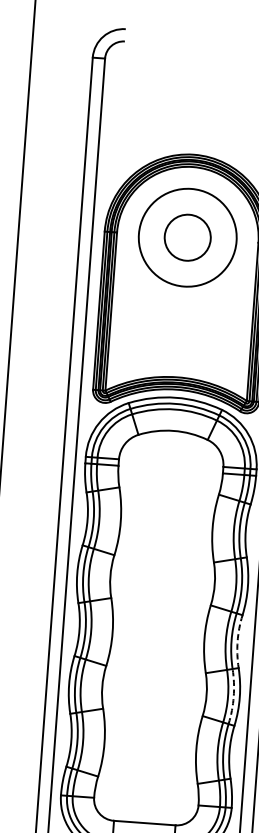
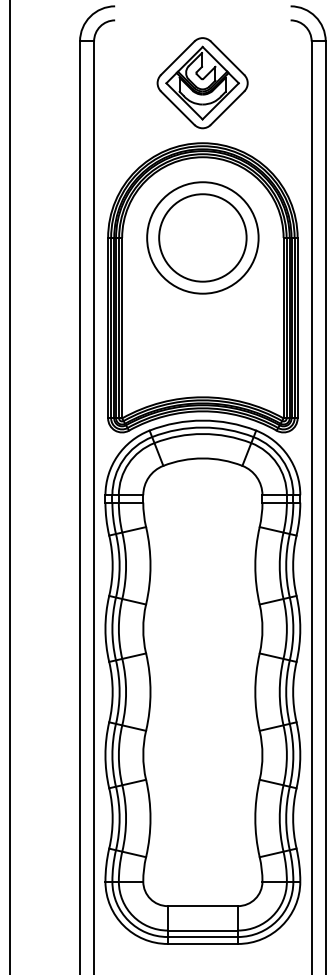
part: (197, 102) -> (202, 83), added
circle: (187, 237) -> (202, 237), size x1.67
arc: (237, 641) -> (293, 692), dashed -> solid
arc: (233, 696) -> (293, 755), dashed -> solid

